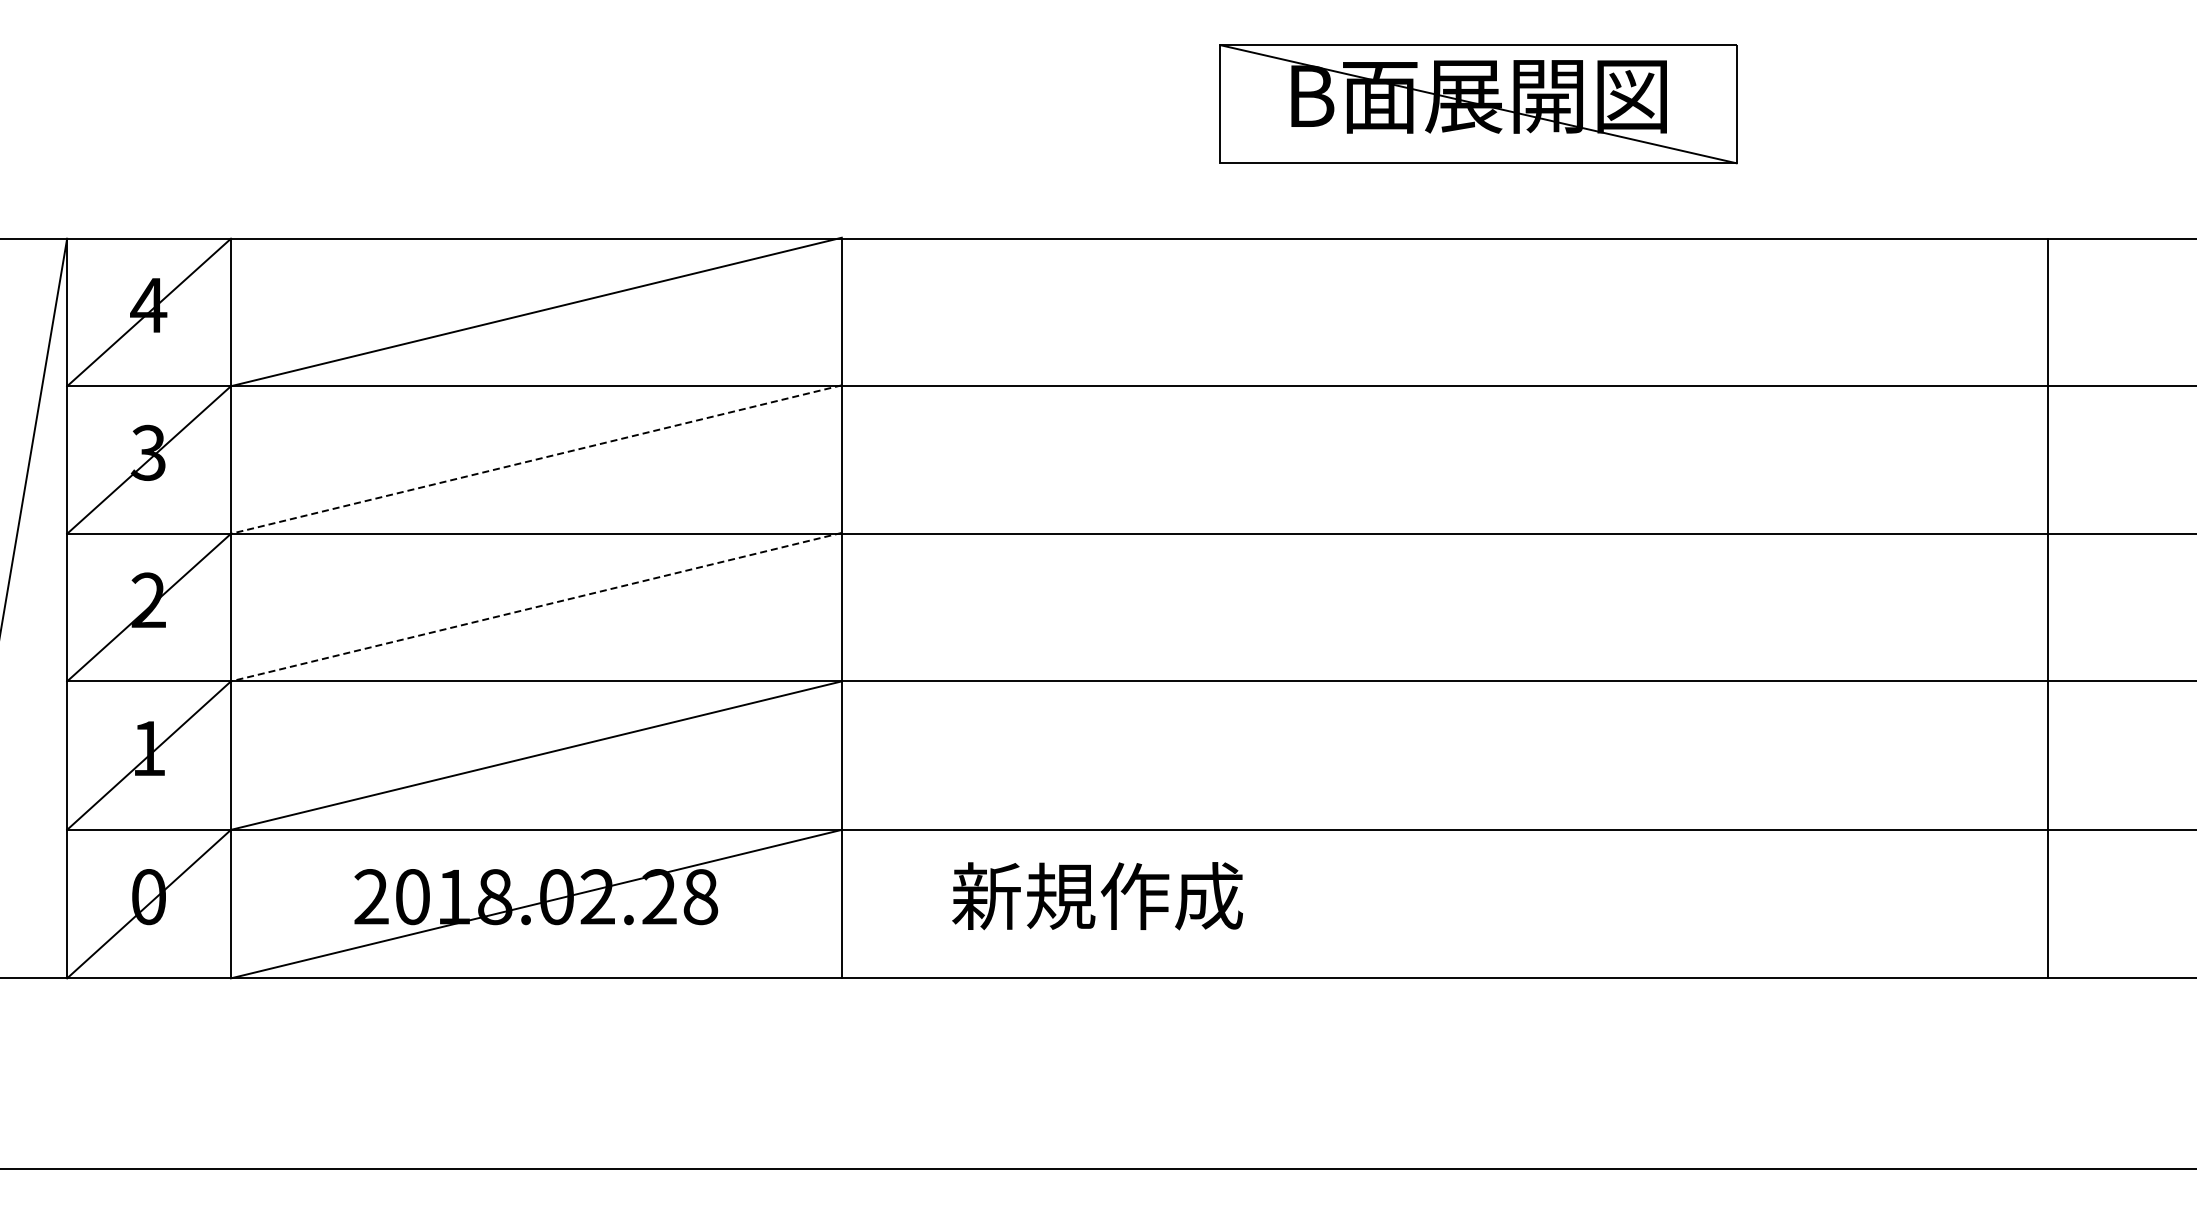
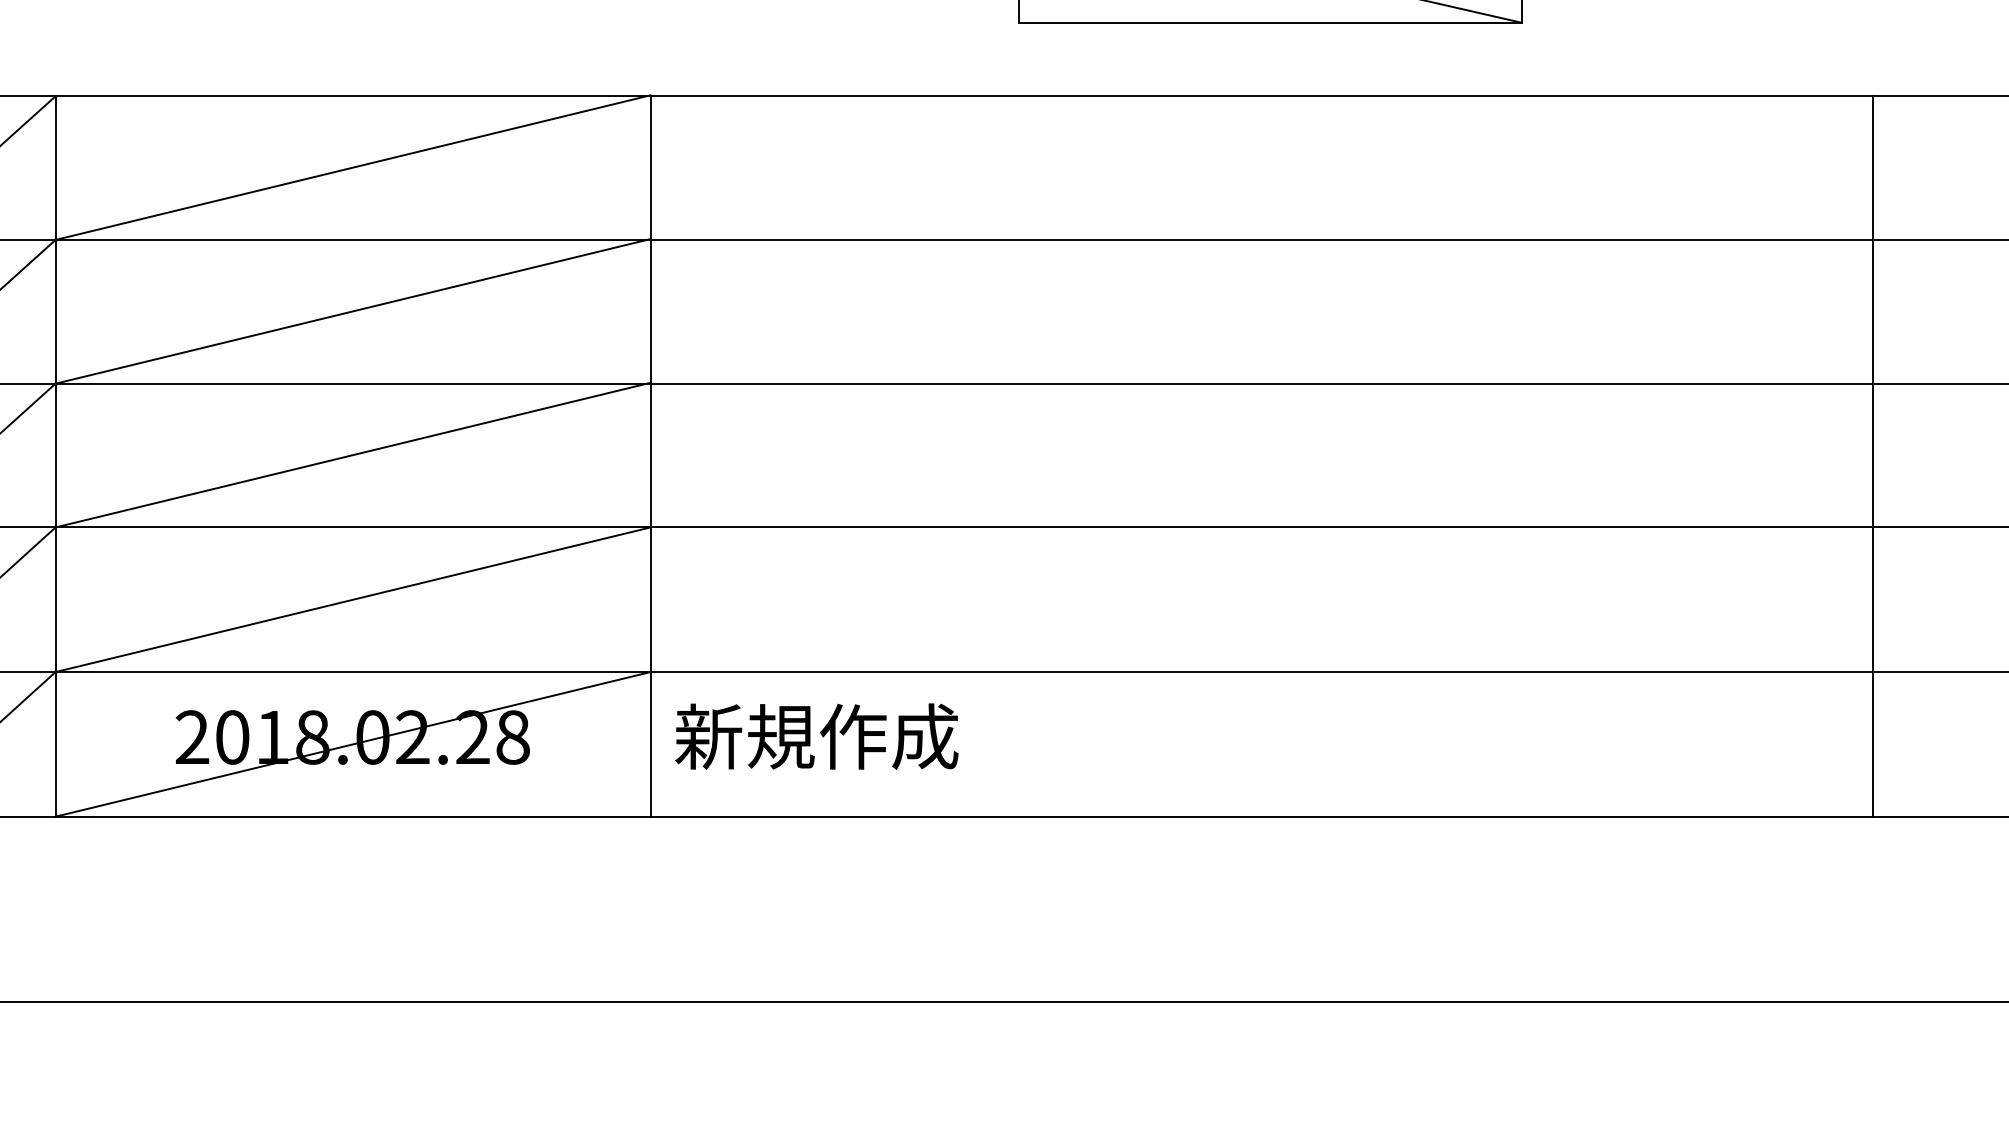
line: (535, 459) -> (352, 311), dashed -> solid
line: (535, 607) -> (352, 455), dashed -> solid
line: (2048, 608) -> (1873, 456), moved
text: (1097, 896) -> (816, 736), moved

